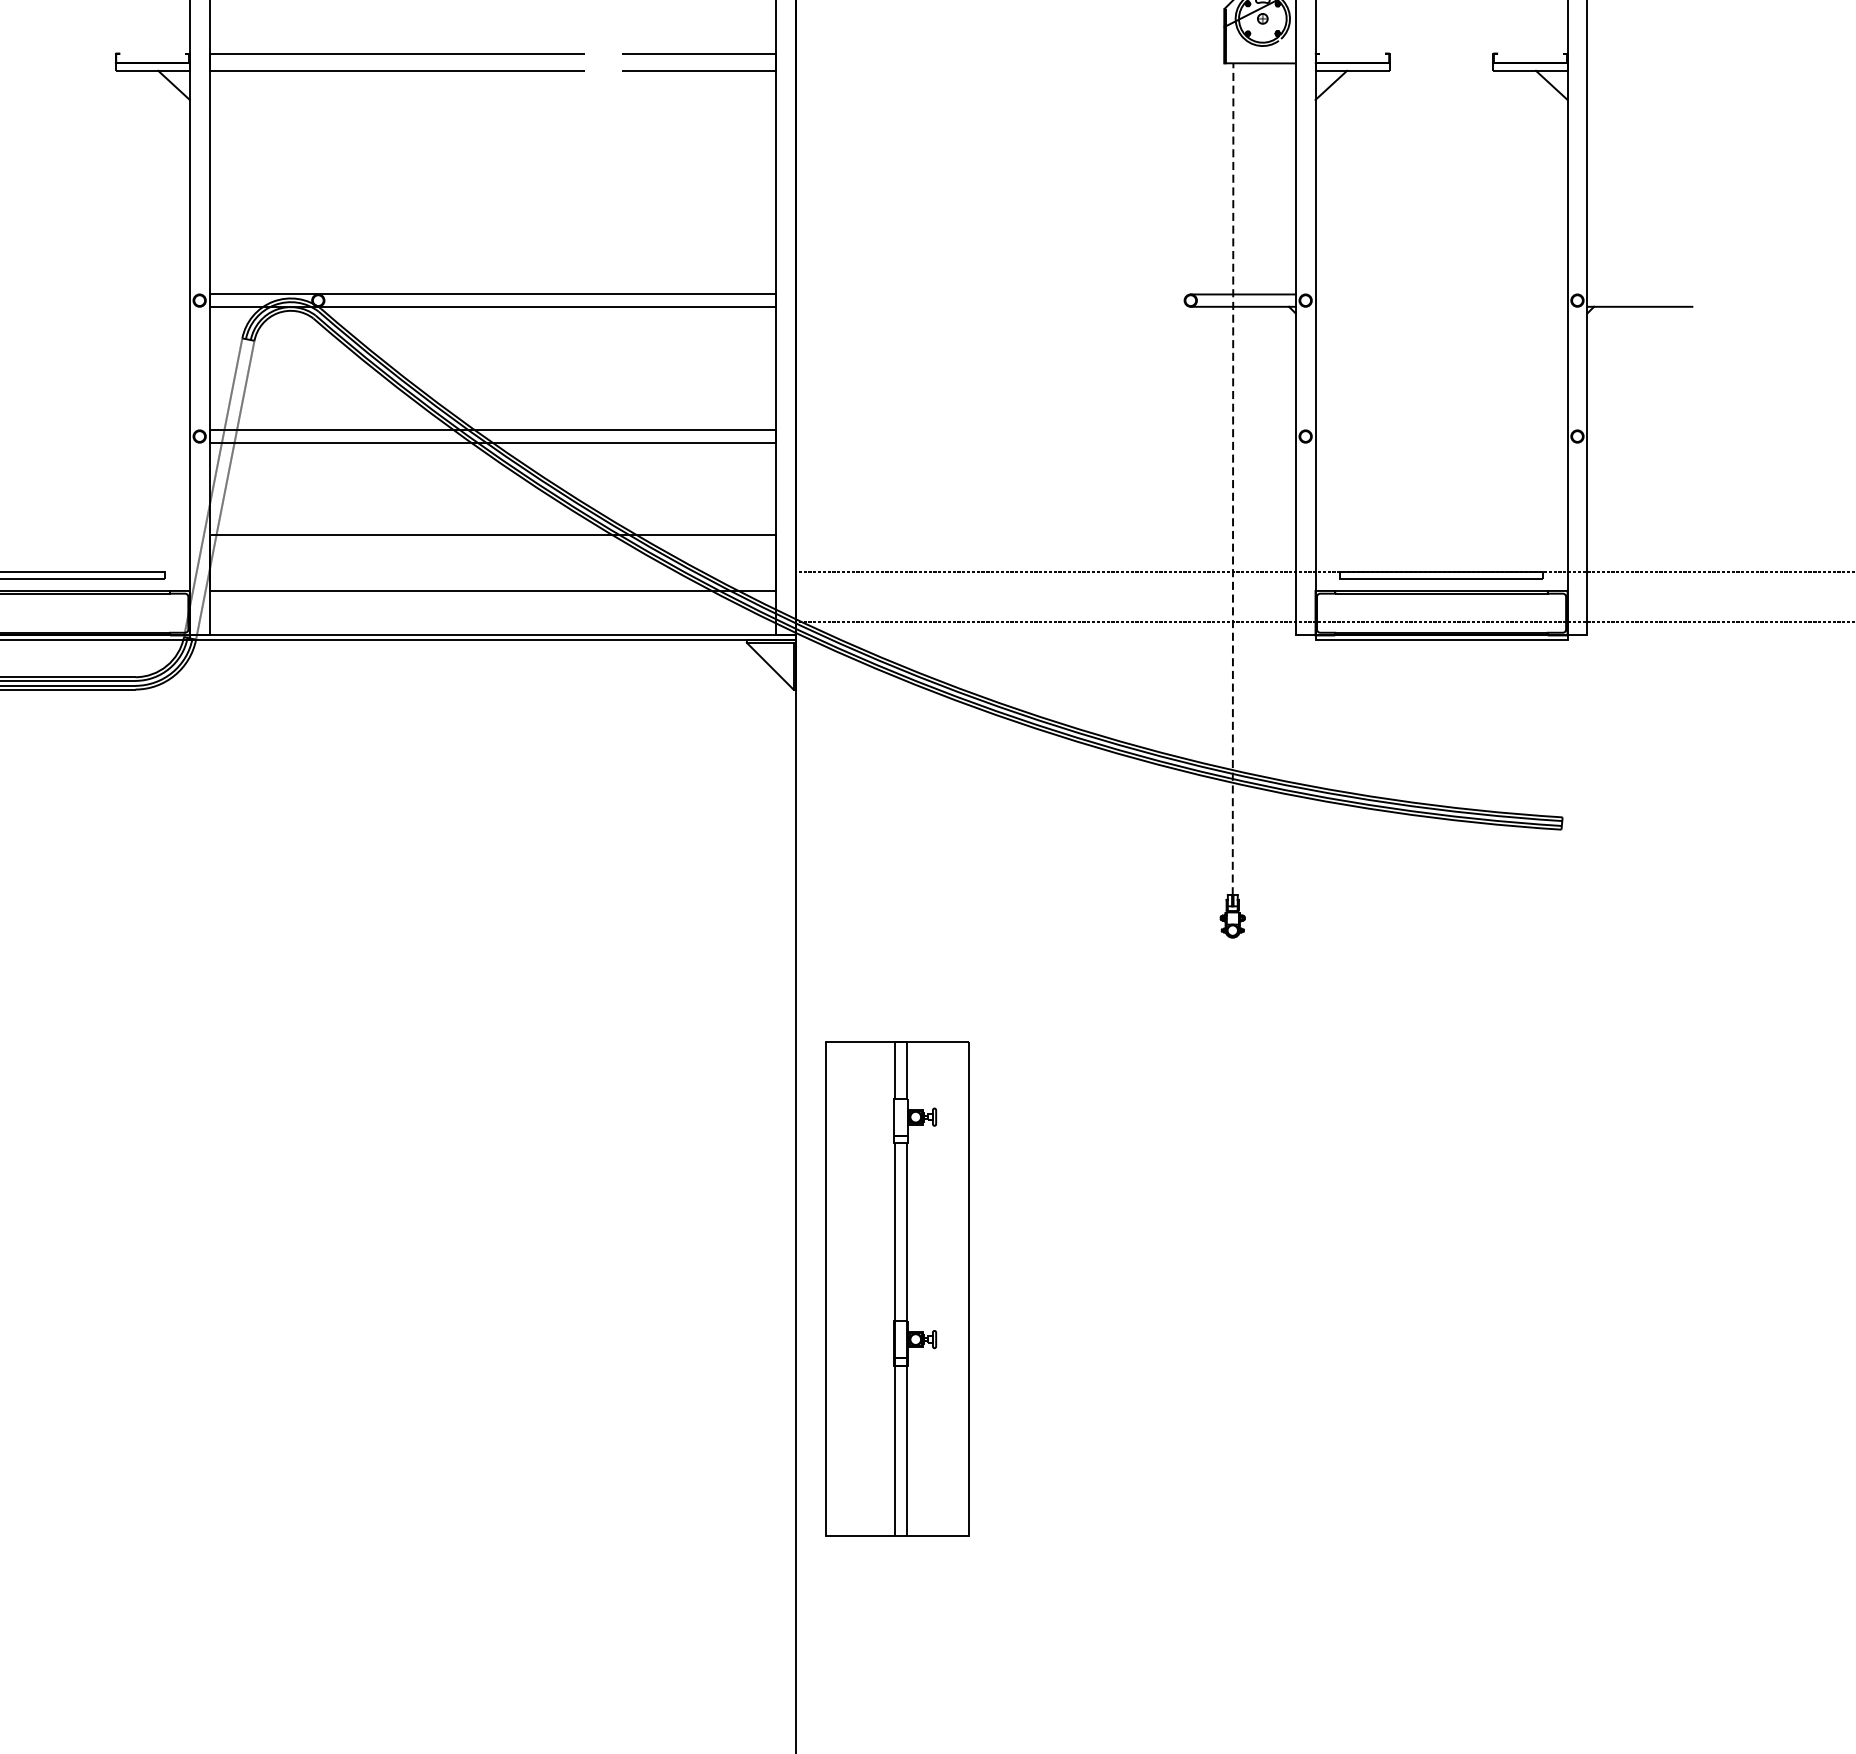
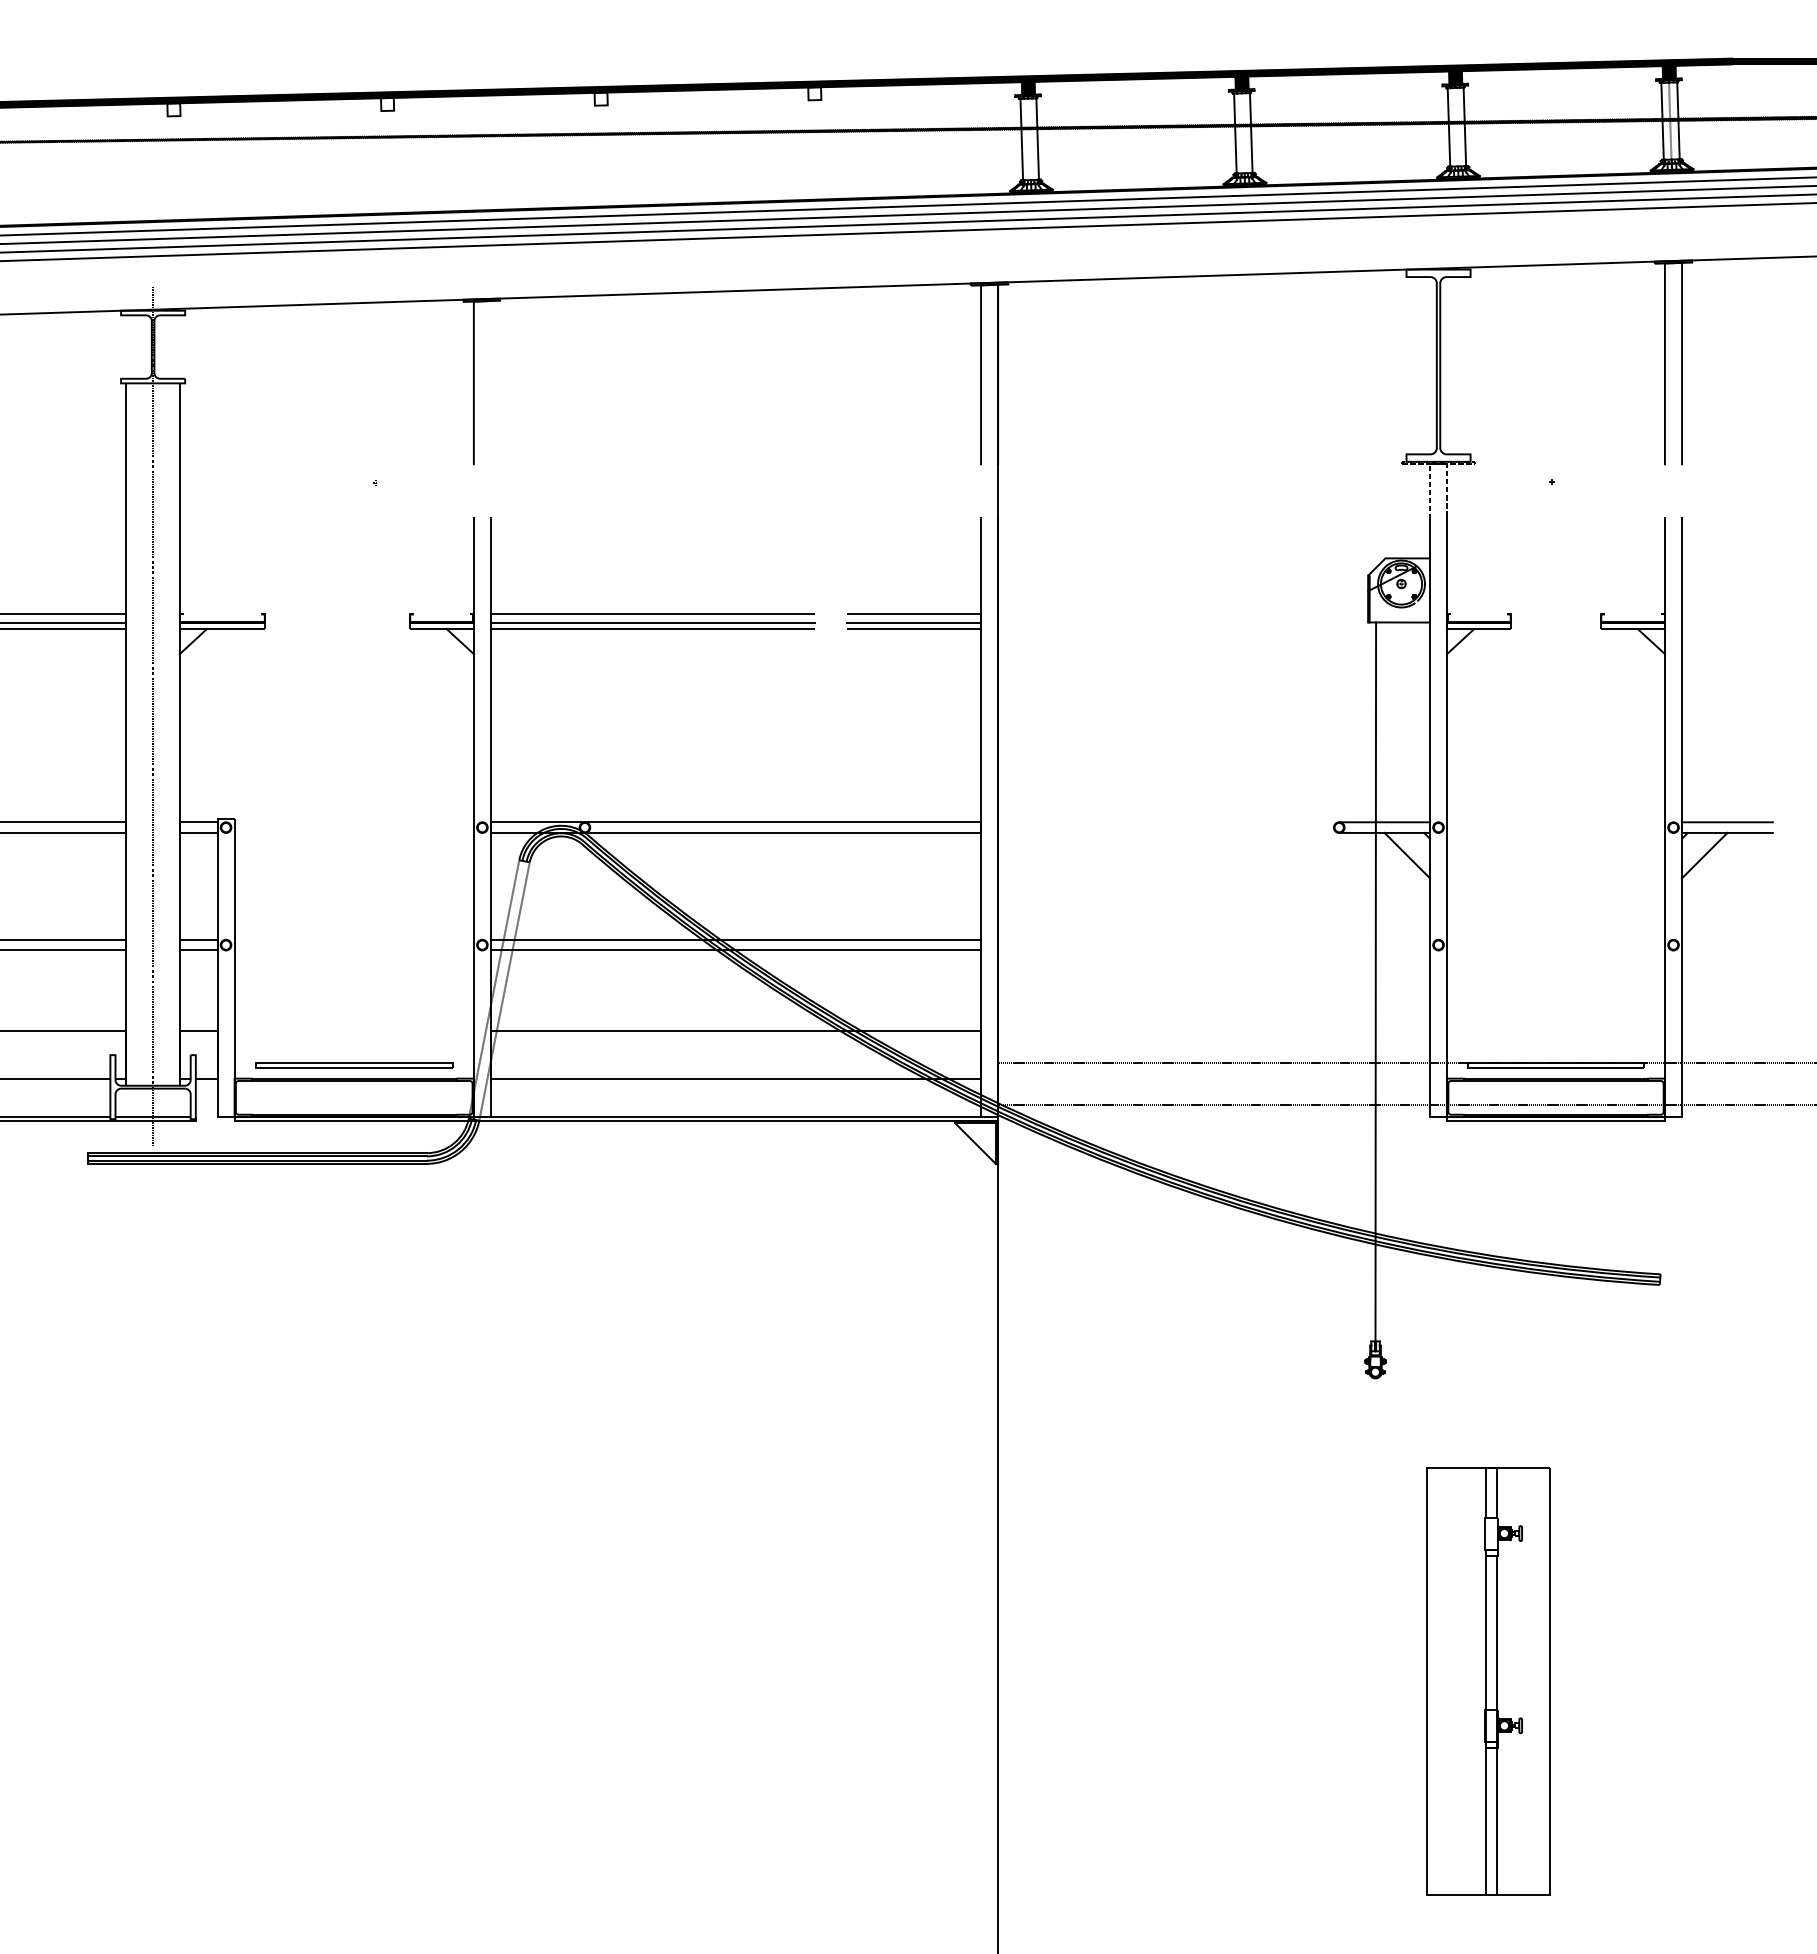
line: (396, 63) -> (652, 622), added
line: (699, 63) -> (914, 622), added
line: (1639, 294) -> (1727, 822), added
line: (1269, 332) -> (1407, 855), added
line: (1613, 332) -> (1704, 855), added
line: (1232, 479) -> (1375, 982), dashed -> solid
part: (897, 1288) -> (1488, 1681), moved

